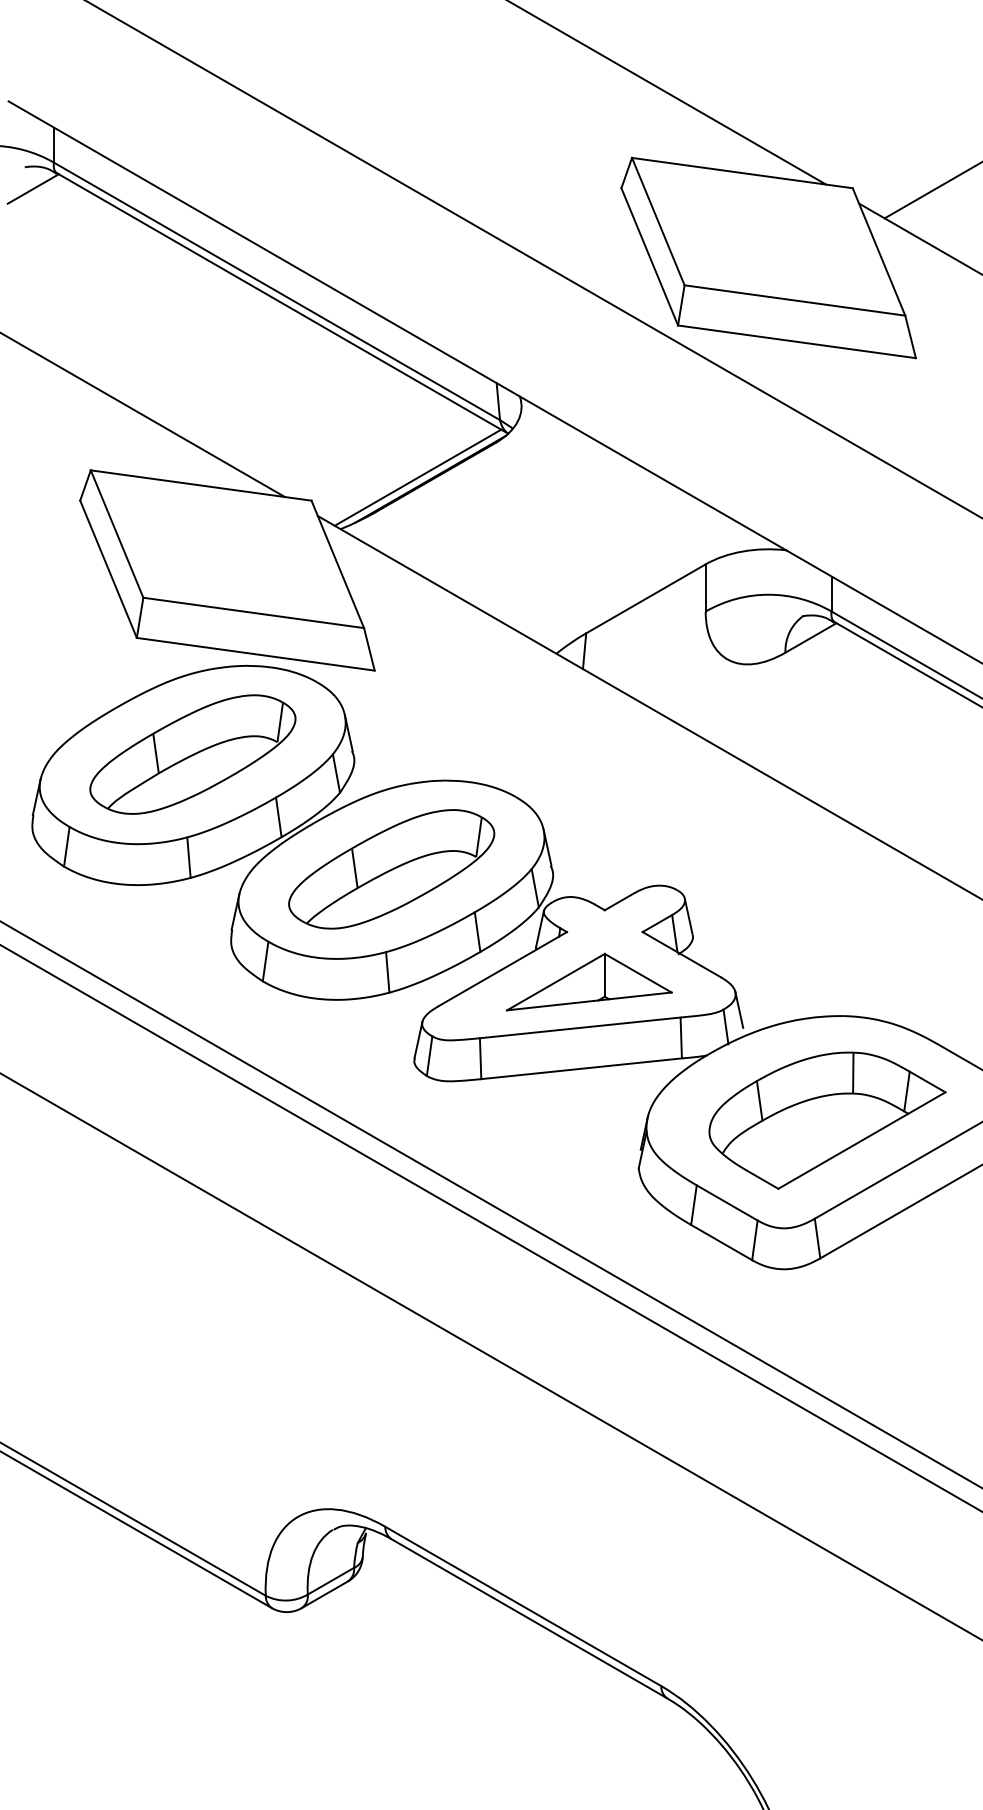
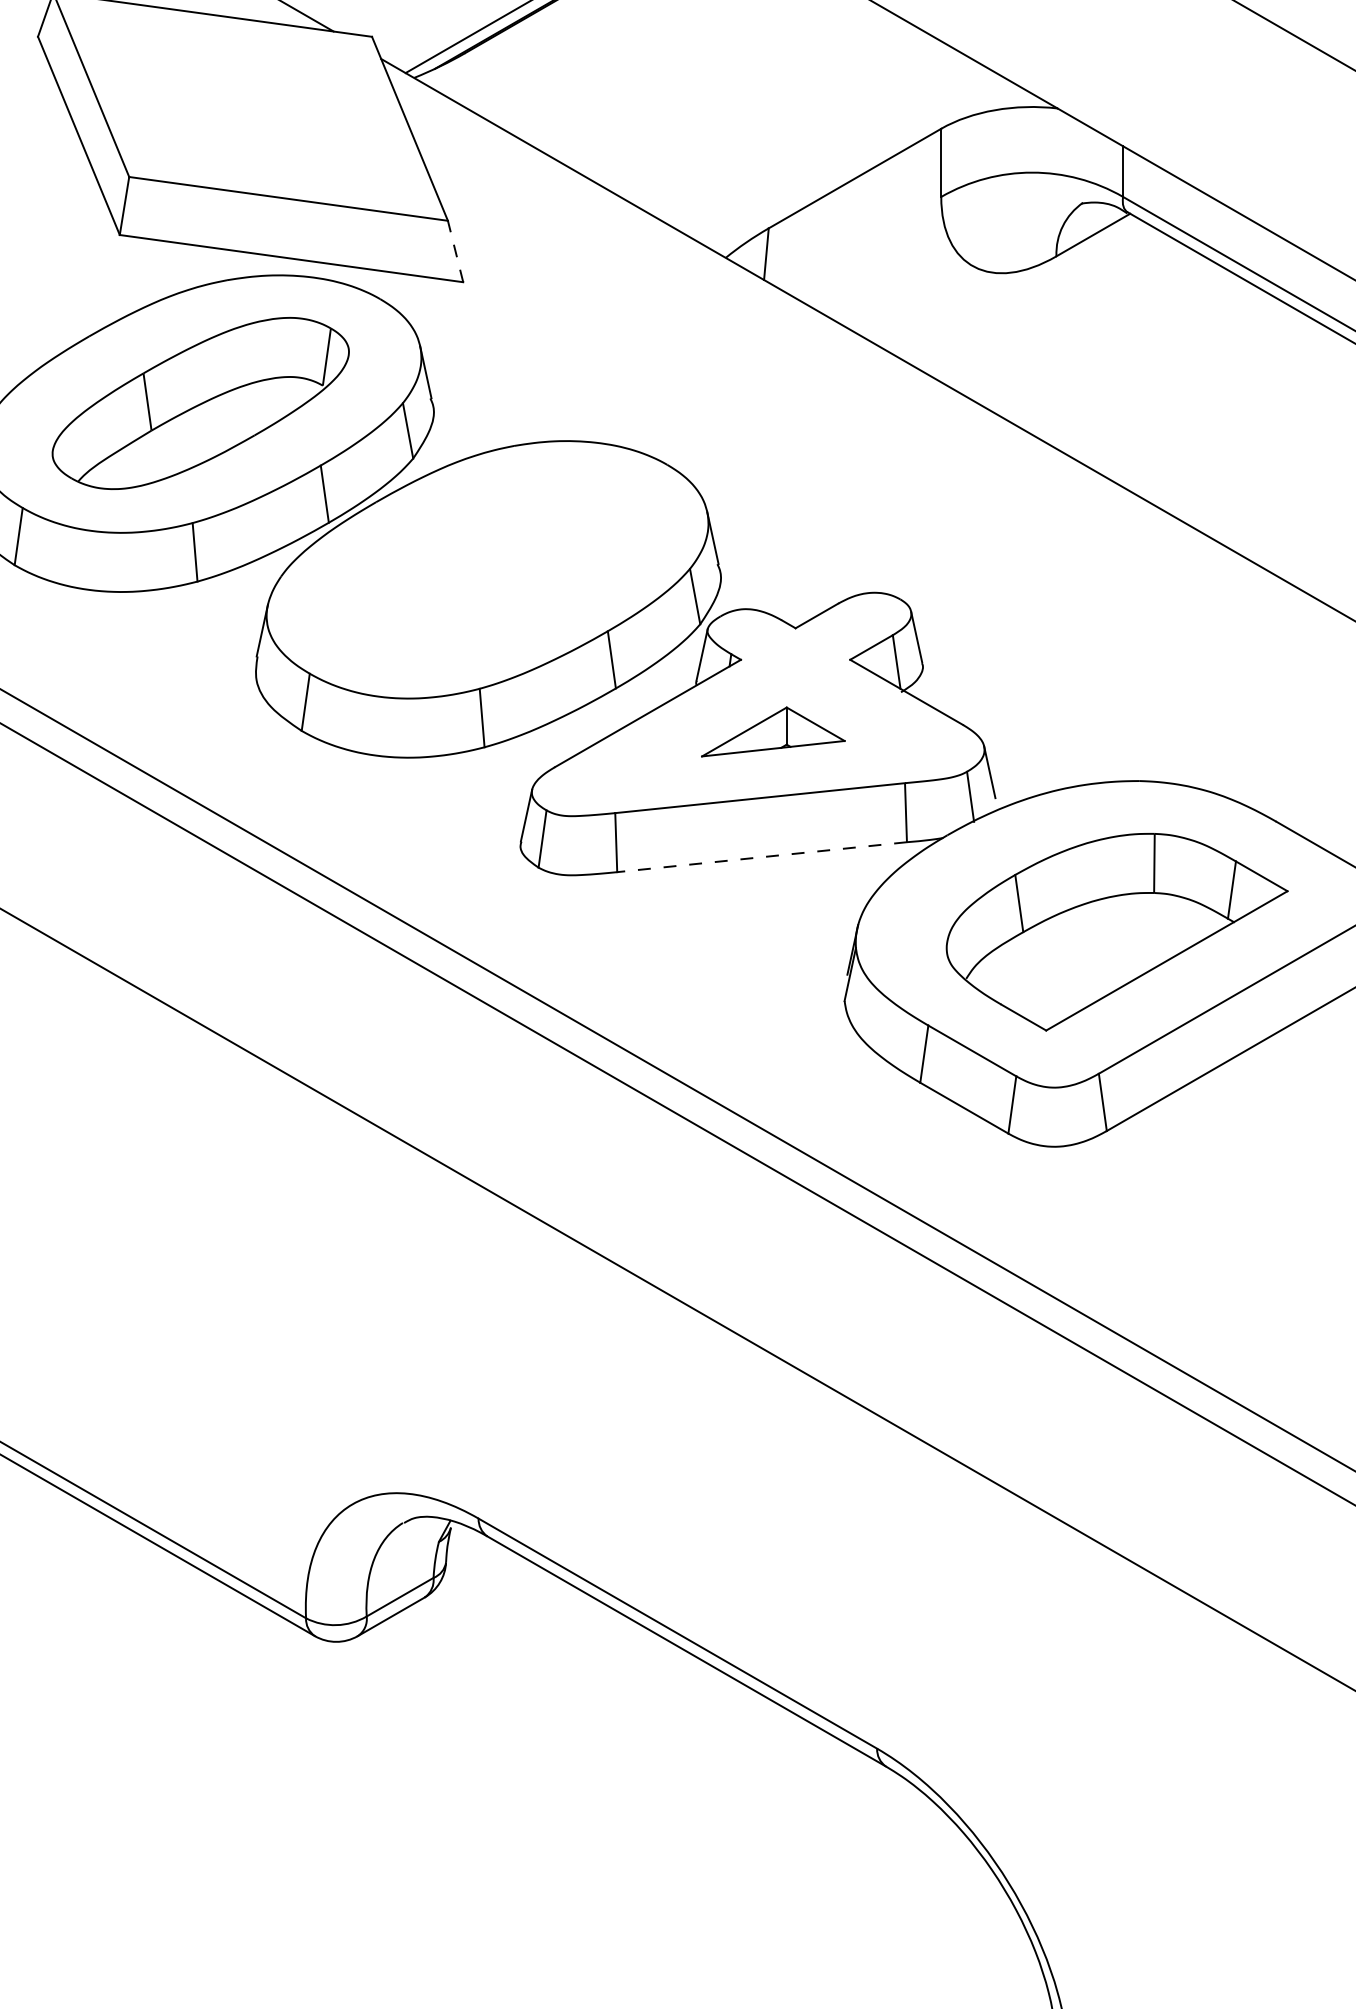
line: (369, 649) -> (455, 251), solid -> dashed
part: (391, 869) -> (487, 569), removed
part: (589, 981) -> (773, 731), size x0.6
line: (581, 1068) -> (761, 856), solid -> dashed

